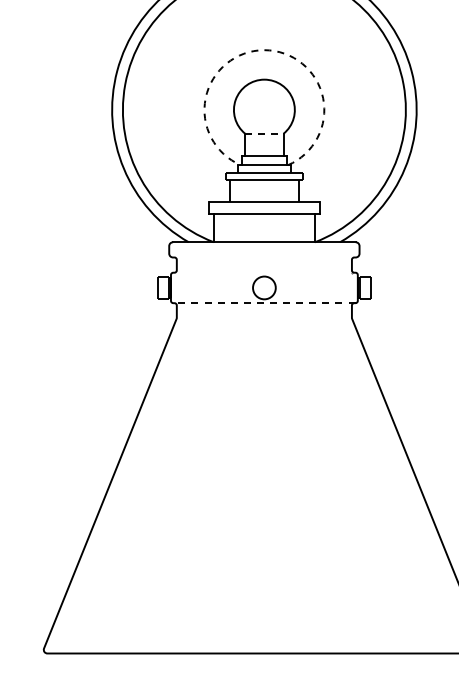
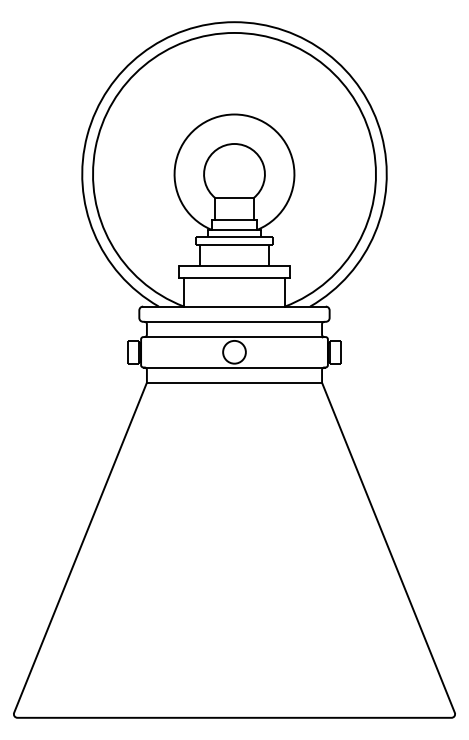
arc: (264, 50) -> (234, 114), dashed -> solid
line: (265, 134) -> (235, 198), dashed -> solid
line: (264, 257) -> (234, 321), added
line: (264, 273) -> (234, 337), added
line: (263, 303) -> (233, 367), dashed -> solid
line: (264, 318) -> (234, 382), added

